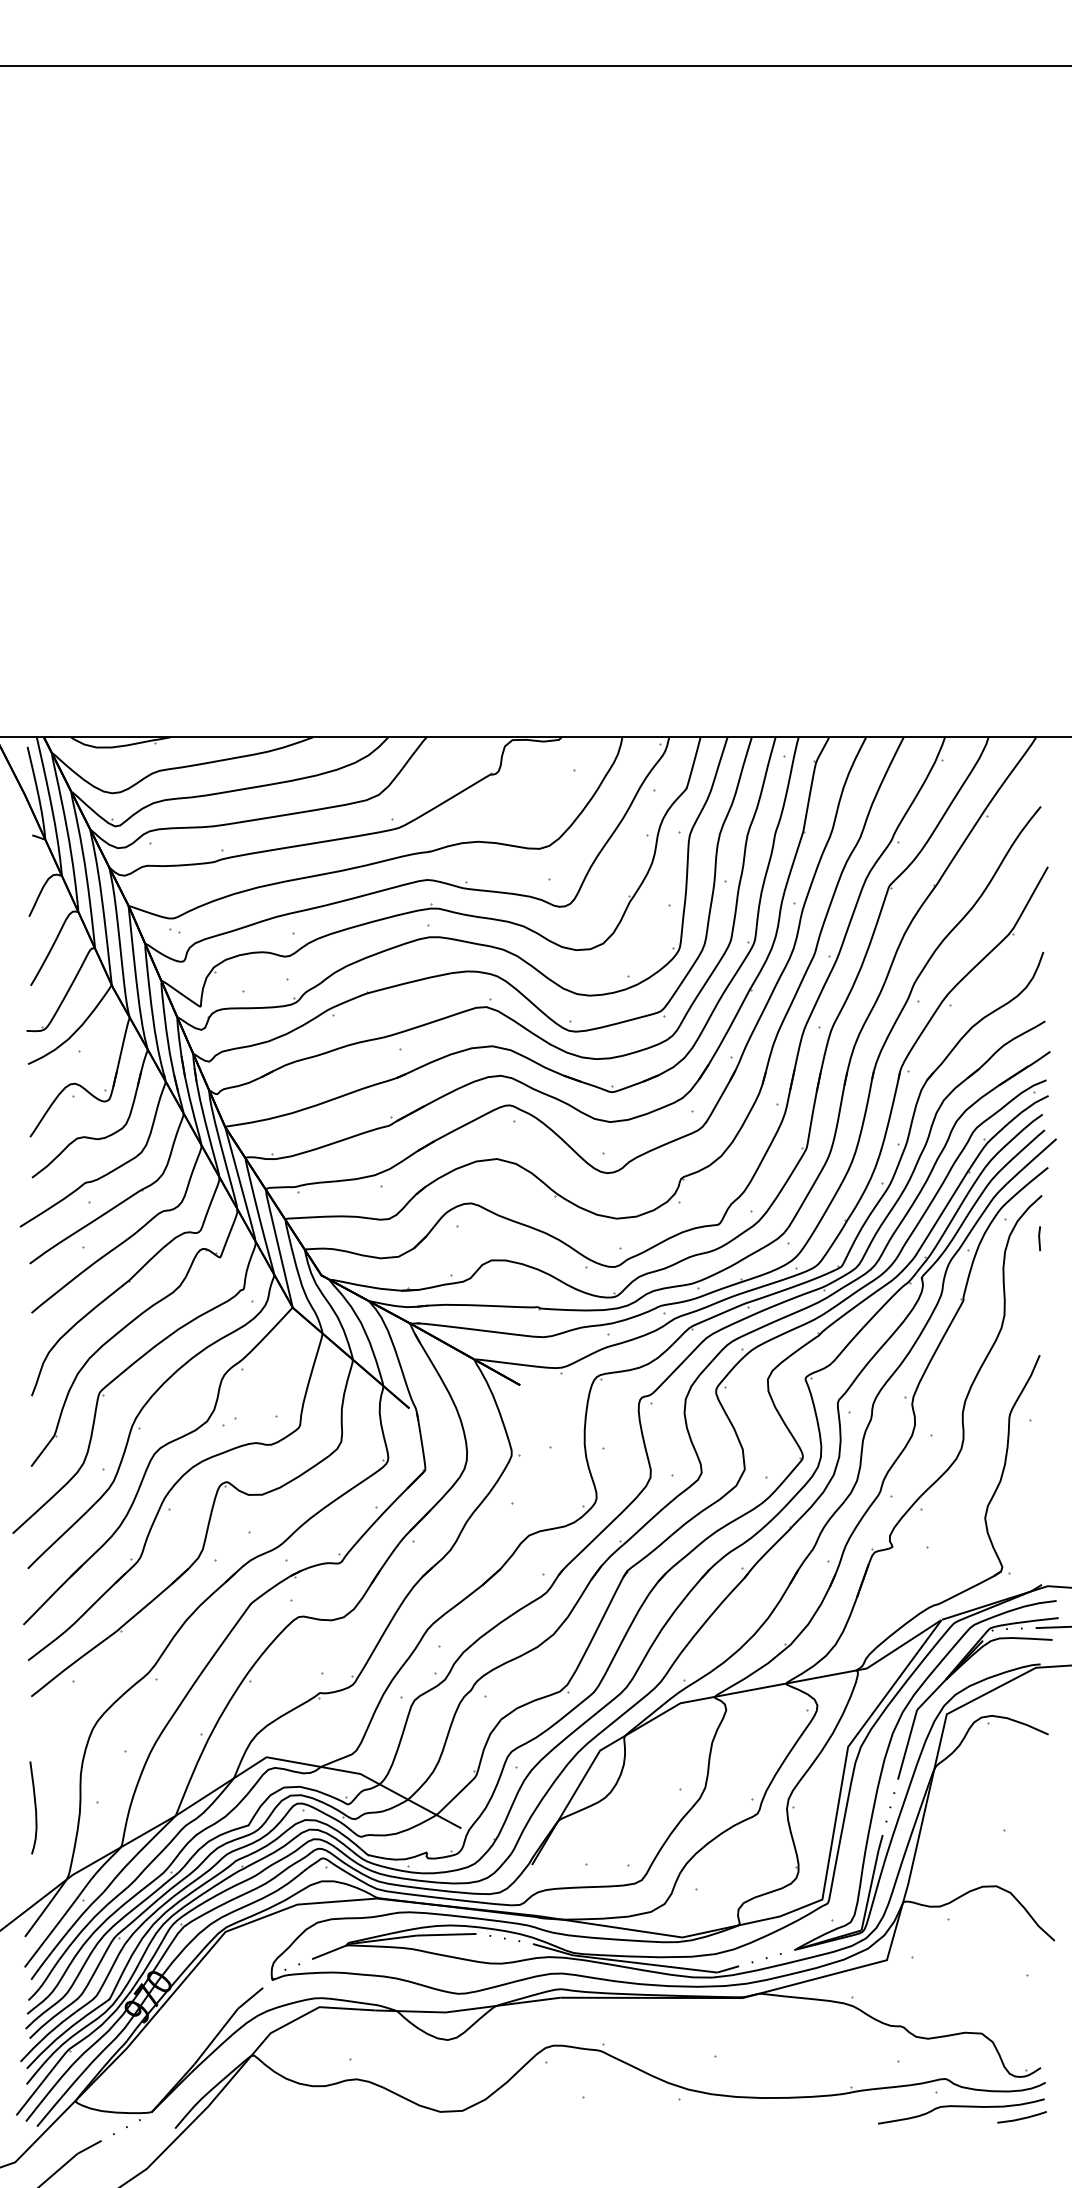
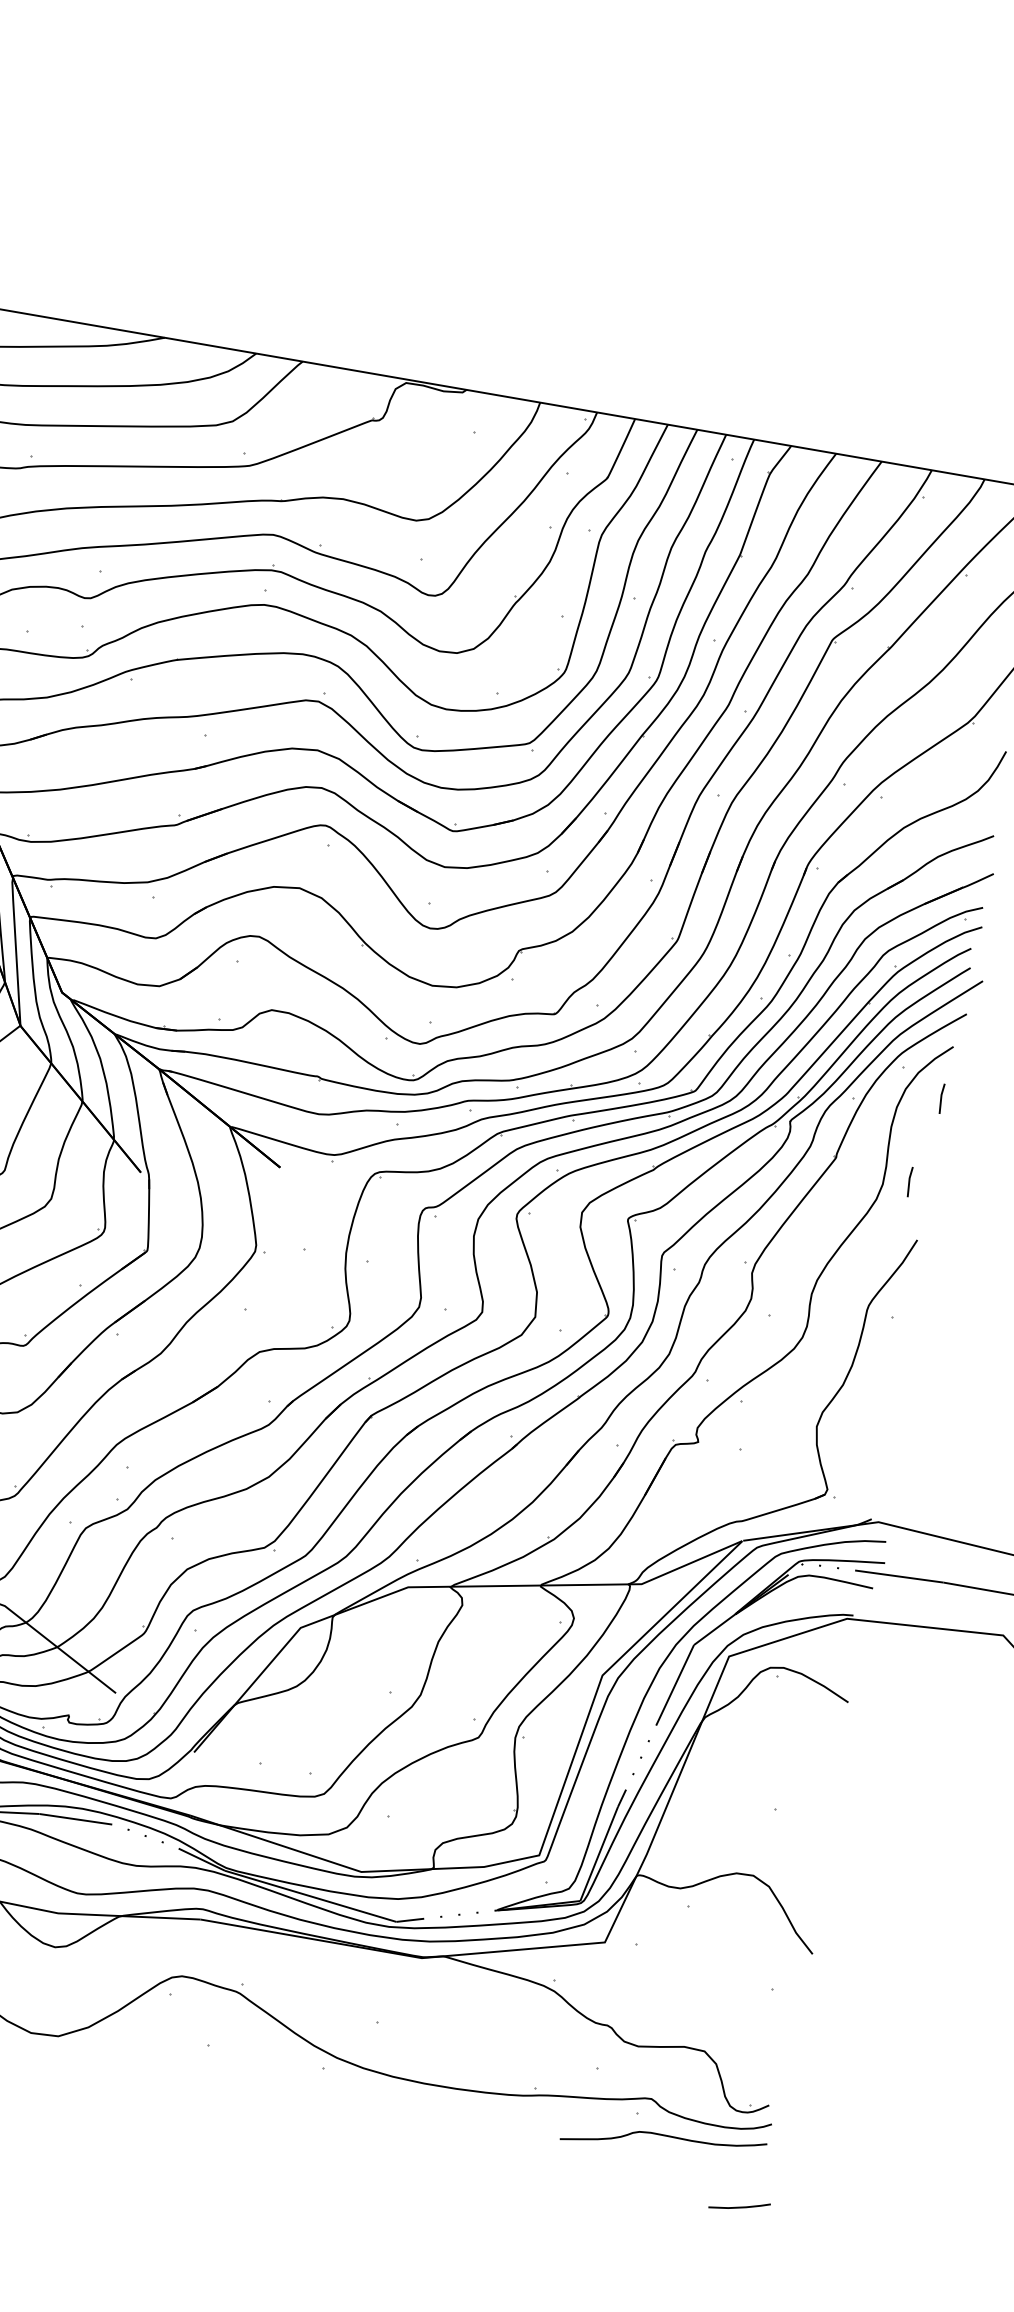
line: (1025, 1309) -> (909, 1181), added
line: (1022, 2117) -> (740, 2206), moved

